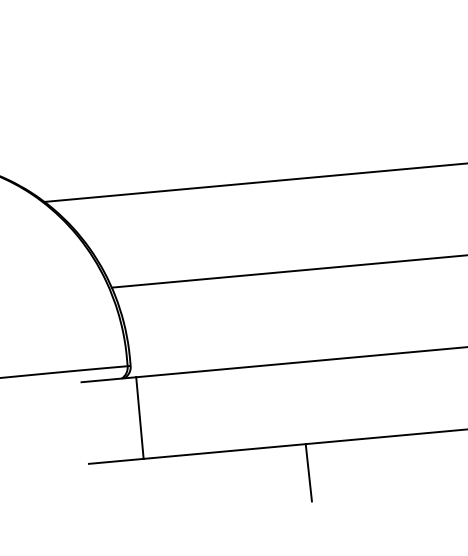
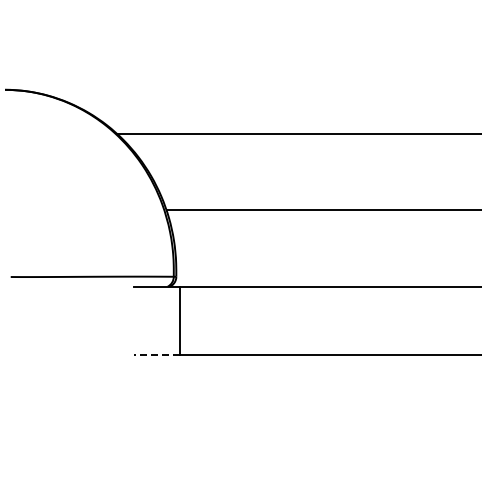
line: (116, 461) -> (157, 355), solid -> dashed
line: (307, 473) -> (315, 379), removed

